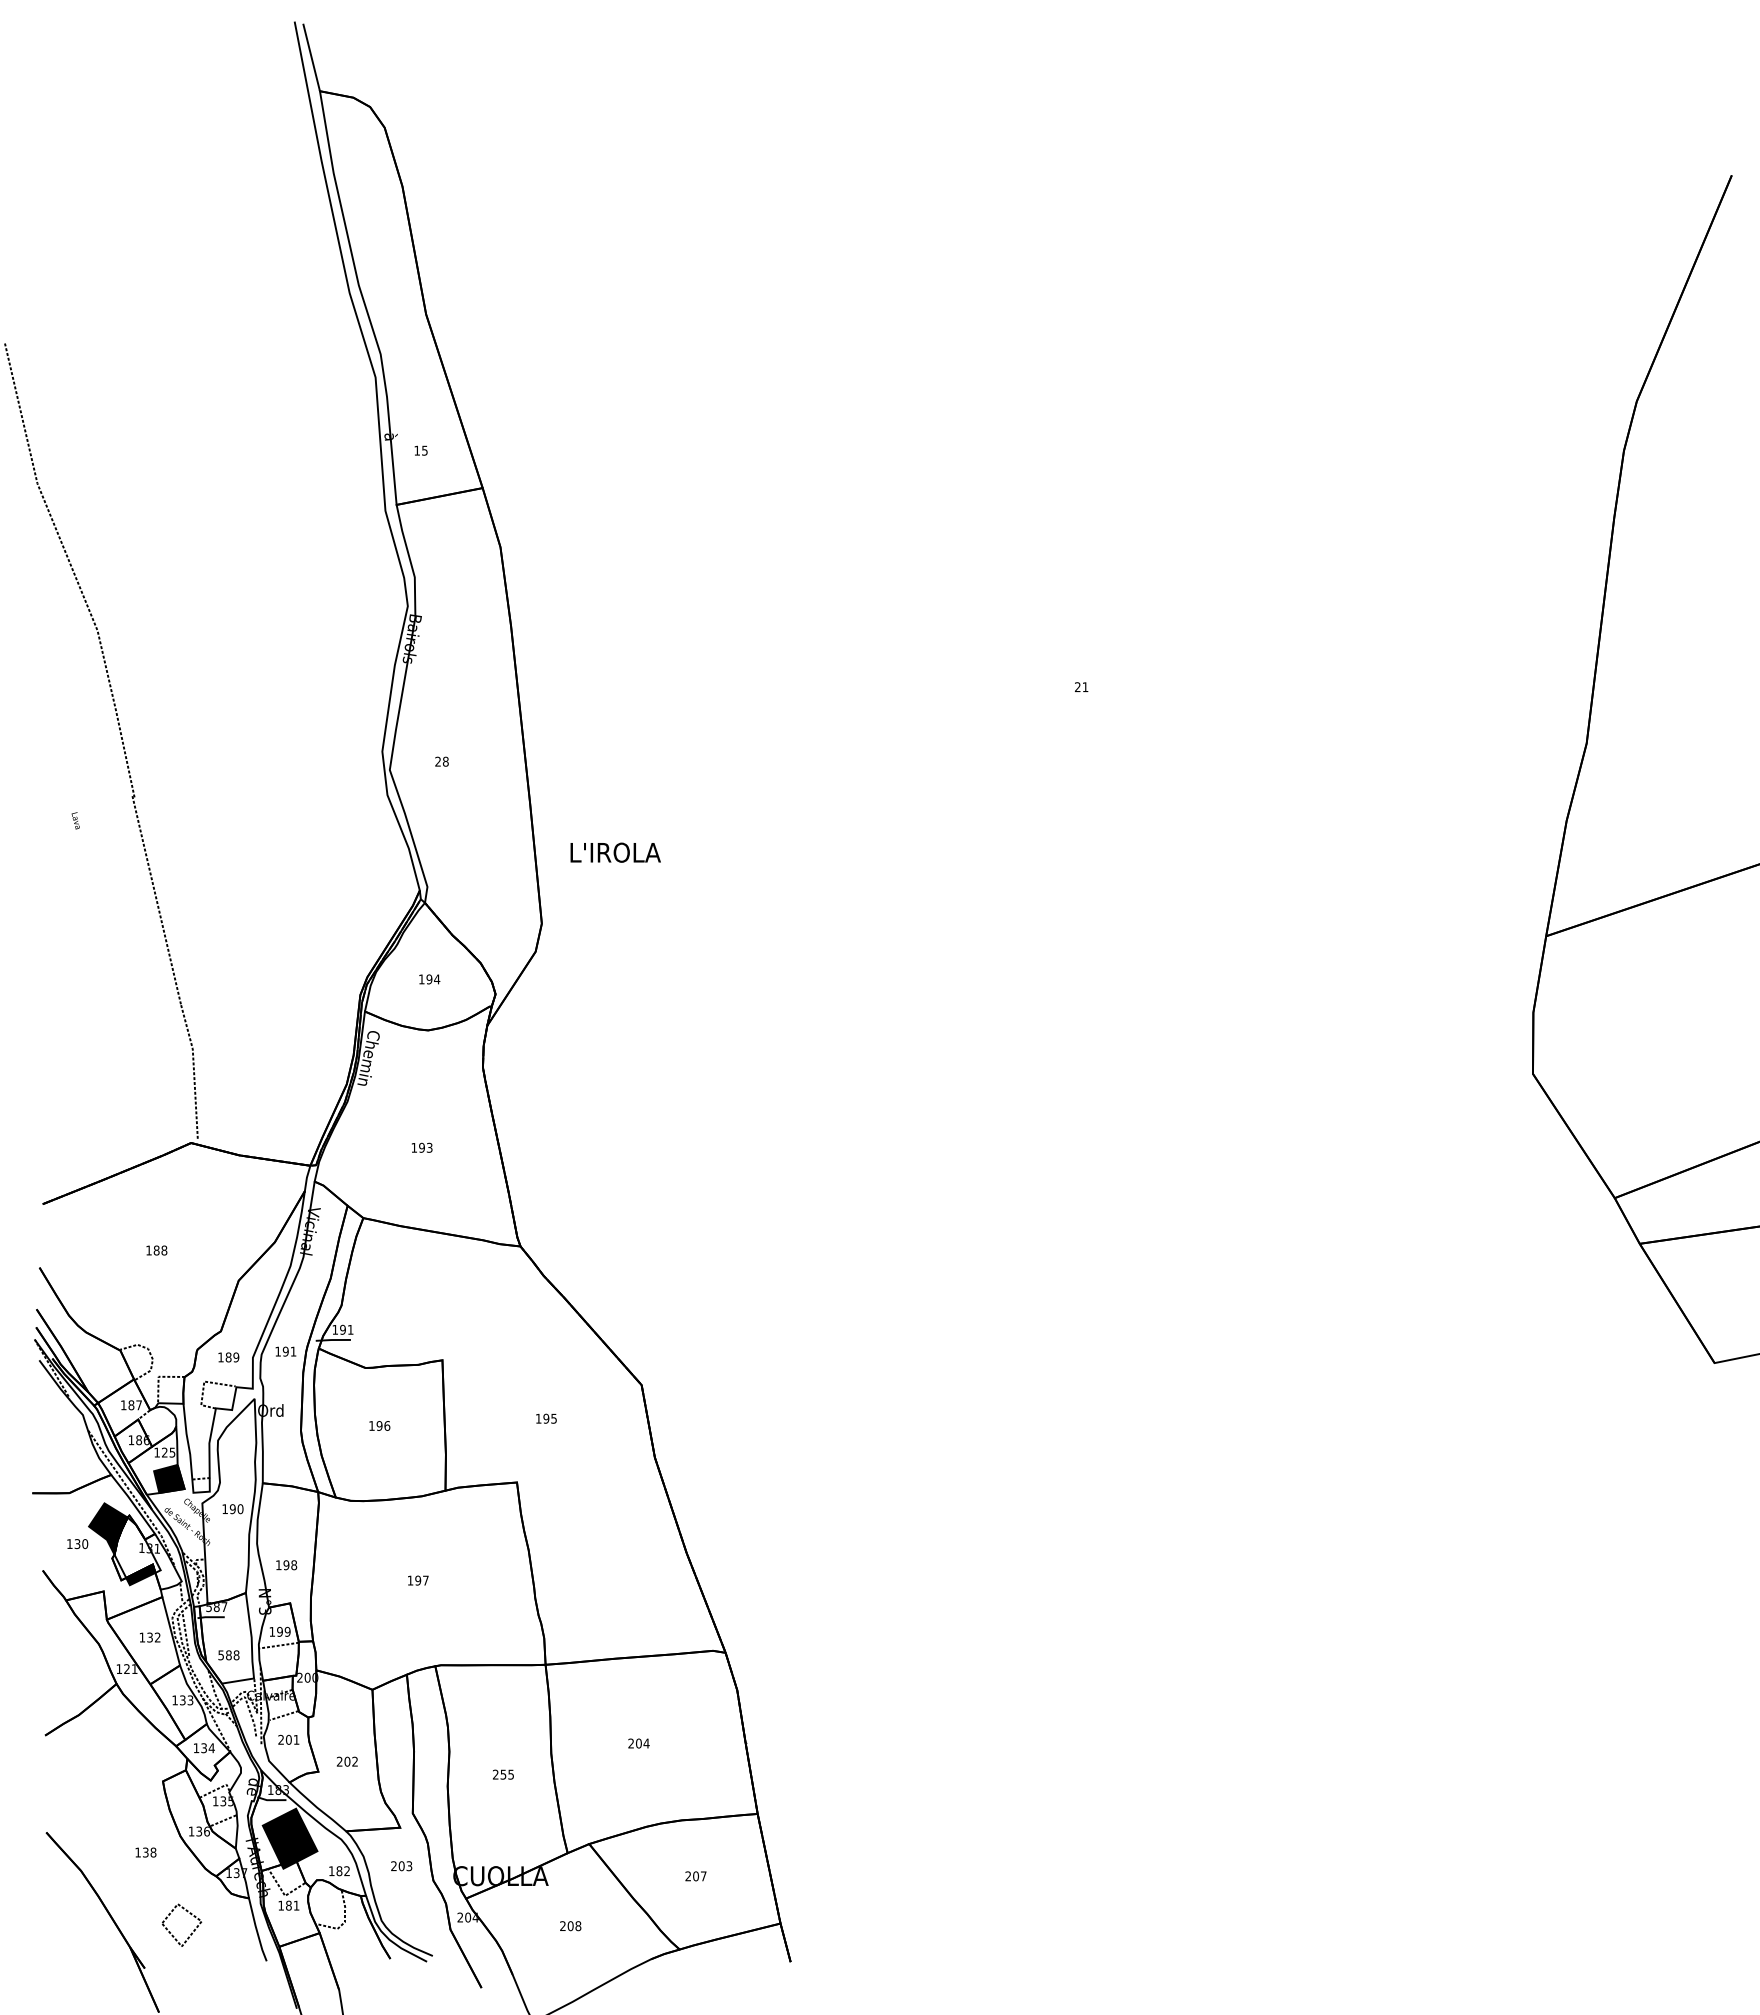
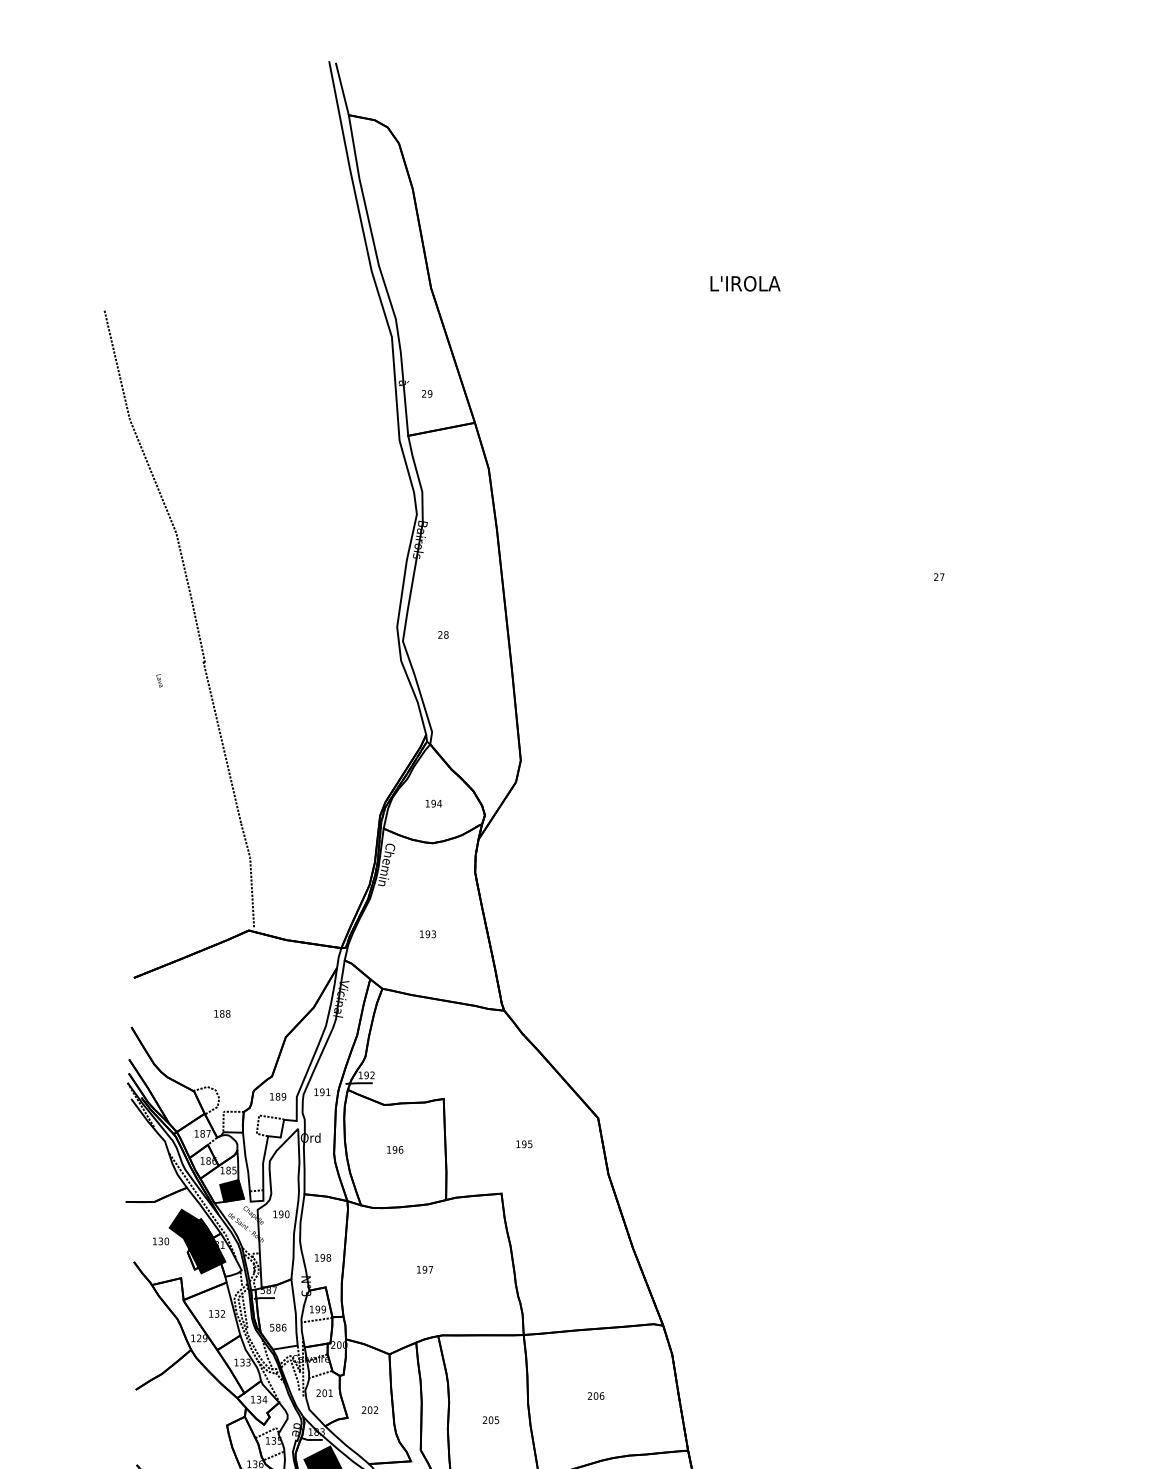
text: (420, 450) -> (426, 393), 15 -> 29
text: (1085, 687) -> (942, 577), 21 -> 27
text: (615, 852) -> (745, 283), moved
text: (350, 1329) -> (372, 1075), 191 -> 192
text: (164, 1452) -> (228, 1170), 125 -> 185
fill: (137, 1547) -> (207, 1244), added
text: (236, 1655) -> (284, 1327), 588 -> 586
text: (134, 1669) -> (205, 1338), 121 -> 129
text: (646, 1743) -> (601, 1396), 204 -> 206
text: (503, 1774) -> (491, 1420), 255 -> 205

